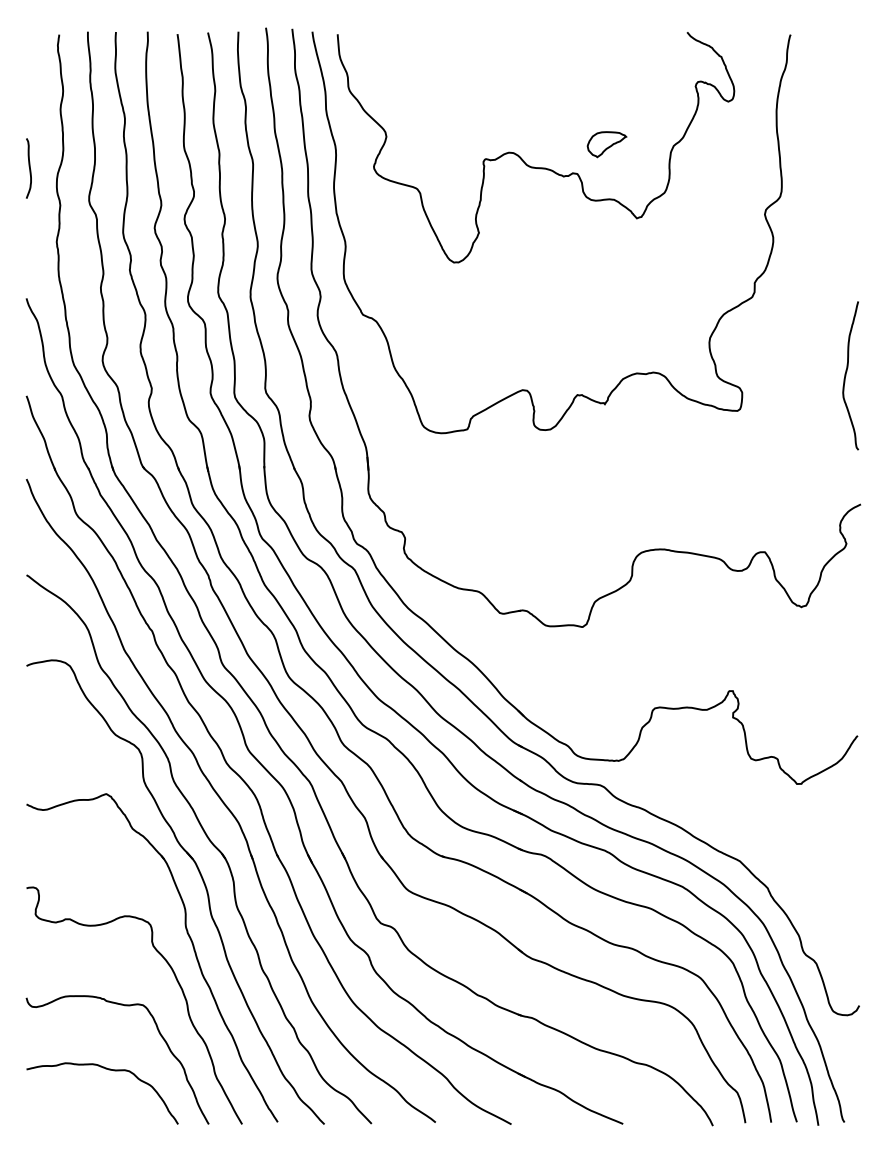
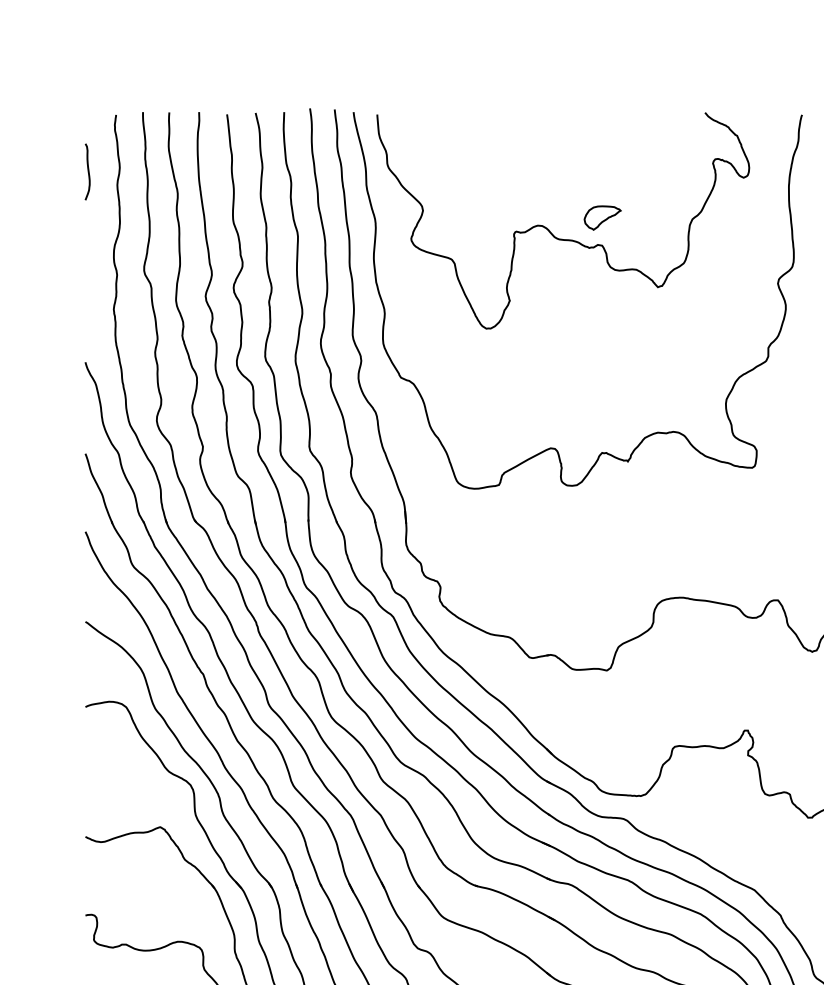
part: (606, 144) -> (602, 217), moved
curve: (29, 168) -> (88, 171), moved

